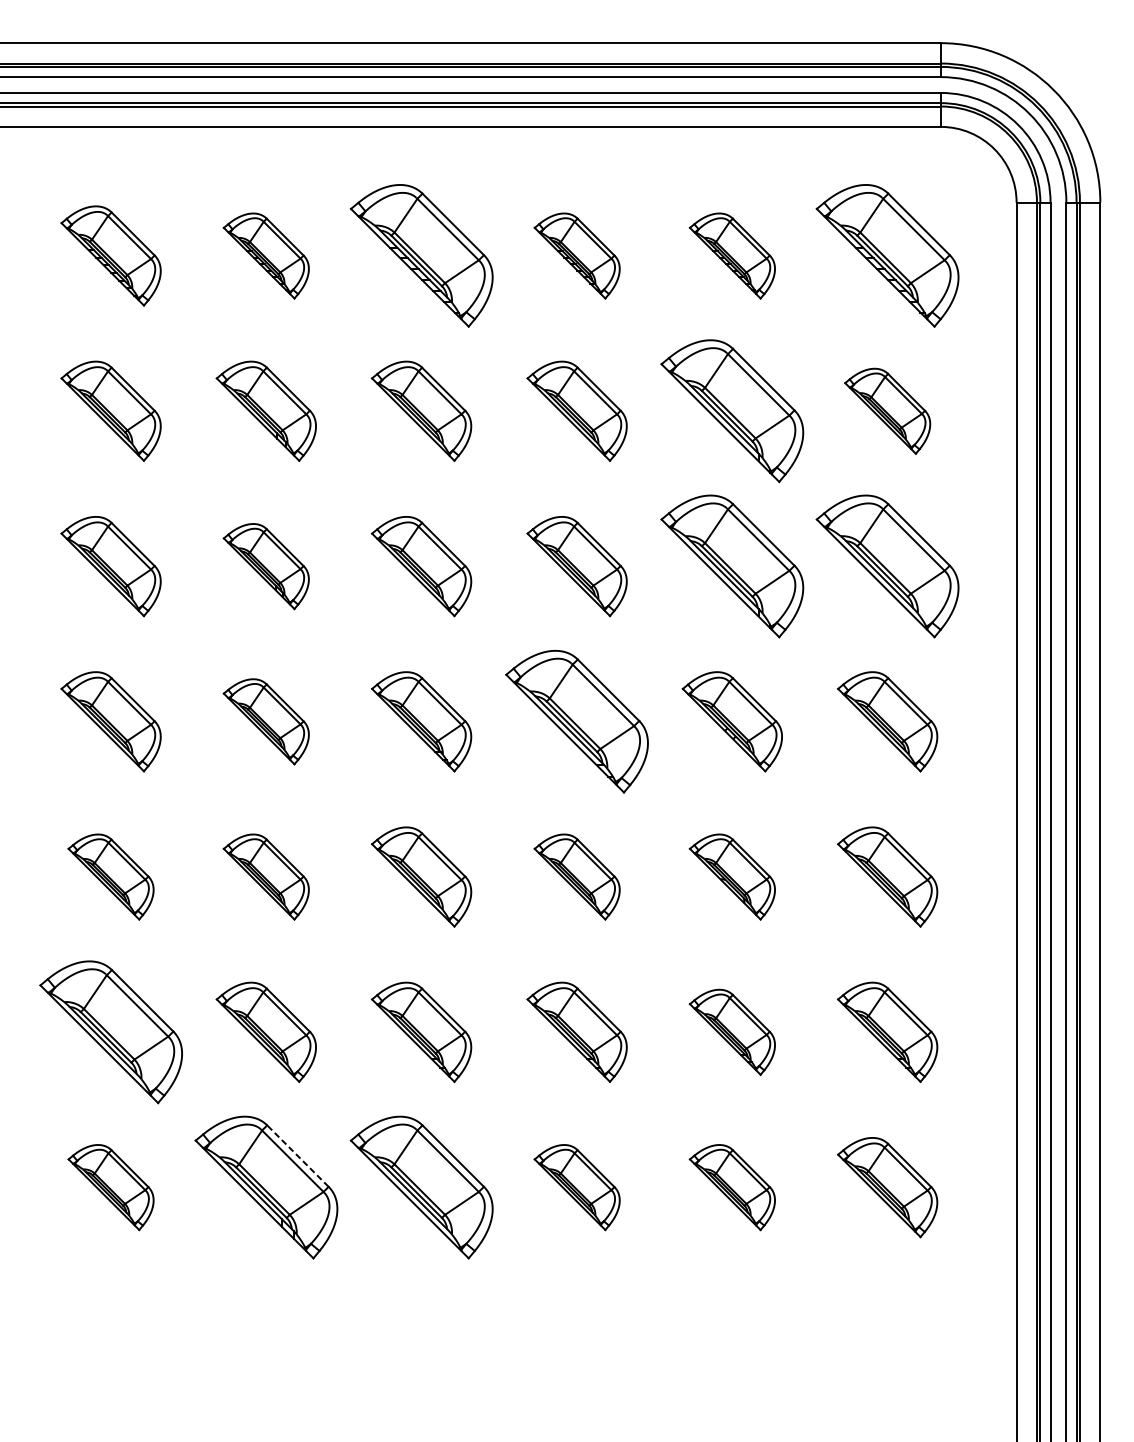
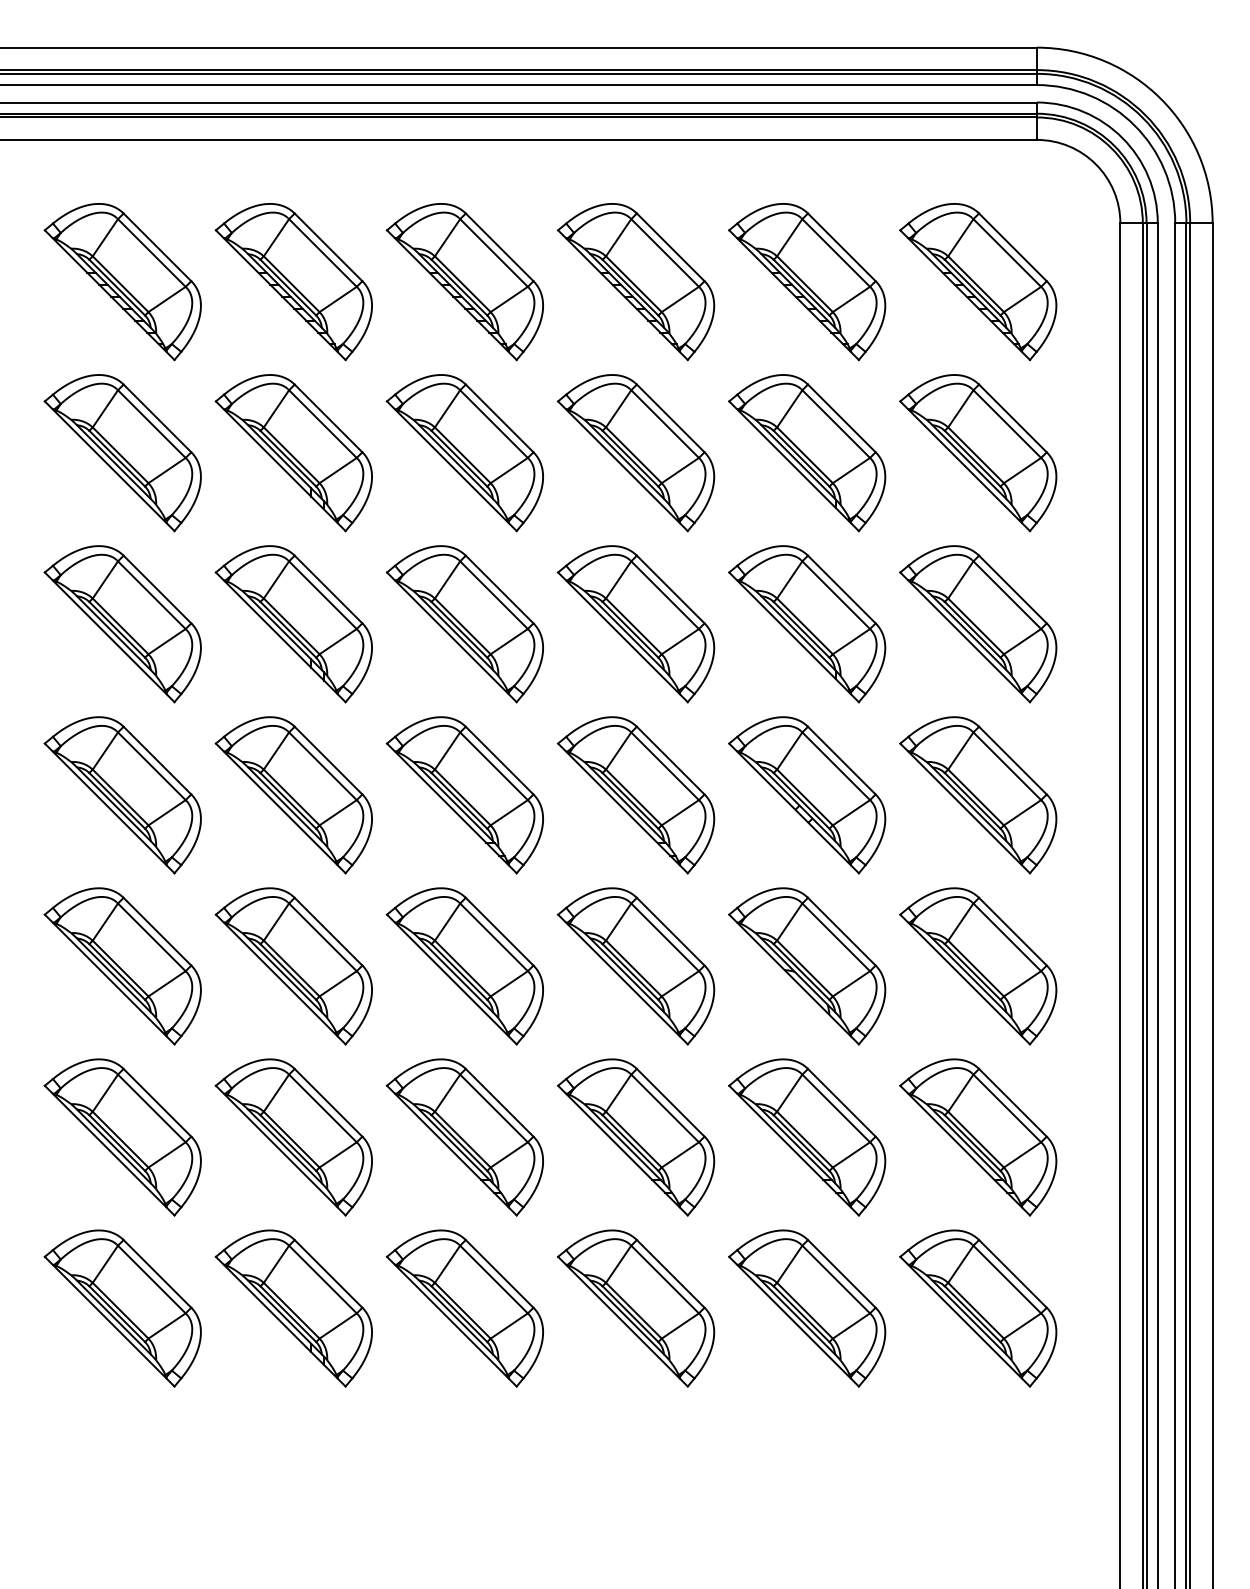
part: (110, 256) -> (122, 282), size x1.43
part: (266, 256) -> (293, 282), size x1.67
part: (577, 256) -> (636, 282), size x1.67
part: (732, 256) -> (807, 282), size x1.67
part: (110, 411) -> (122, 453), size x1.43
part: (266, 411) -> (293, 453), size x1.43
part: (421, 411) -> (464, 453), size x1.43
part: (577, 411) -> (636, 453), size x1.43
part: (887, 411) -> (978, 453), size x1.67
part: (110, 566) -> (122, 624), size x1.43
part: (266, 566) -> (293, 624), size x1.67
part: (421, 566) -> (464, 624), size x1.43
part: (577, 566) -> (636, 624), size x1.43
part: (110, 721) -> (122, 795), size x1.43
part: (266, 721) -> (293, 795), size x1.67
part: (421, 721) -> (464, 795), size x1.43
part: (732, 721) -> (807, 795), size x1.43
part: (887, 721) -> (978, 795), size x1.43
part: (110, 877) -> (122, 966), size x1.67
part: (266, 877) -> (293, 966), size x1.67
part: (421, 877) -> (464, 966), size x1.43
part: (577, 877) -> (636, 966), size x1.67
part: (732, 877) -> (807, 966), size x1.67
part: (887, 877) -> (978, 966), size x1.43
part: (266, 1032) -> (293, 1137), size x1.43
part: (421, 1032) -> (464, 1137), size x1.43
part: (577, 1032) -> (636, 1137), size x1.43
part: (732, 1032) -> (807, 1137), size x1.67
part: (887, 1032) -> (978, 1137), size x1.43
line: (297, 1155) -> (328, 1273), dashed -> solid
part: (110, 1187) -> (122, 1308), size x1.67
part: (577, 1187) -> (636, 1308), size x1.67
part: (732, 1187) -> (807, 1308), size x1.67
part: (887, 1187) -> (978, 1308), size x1.43

